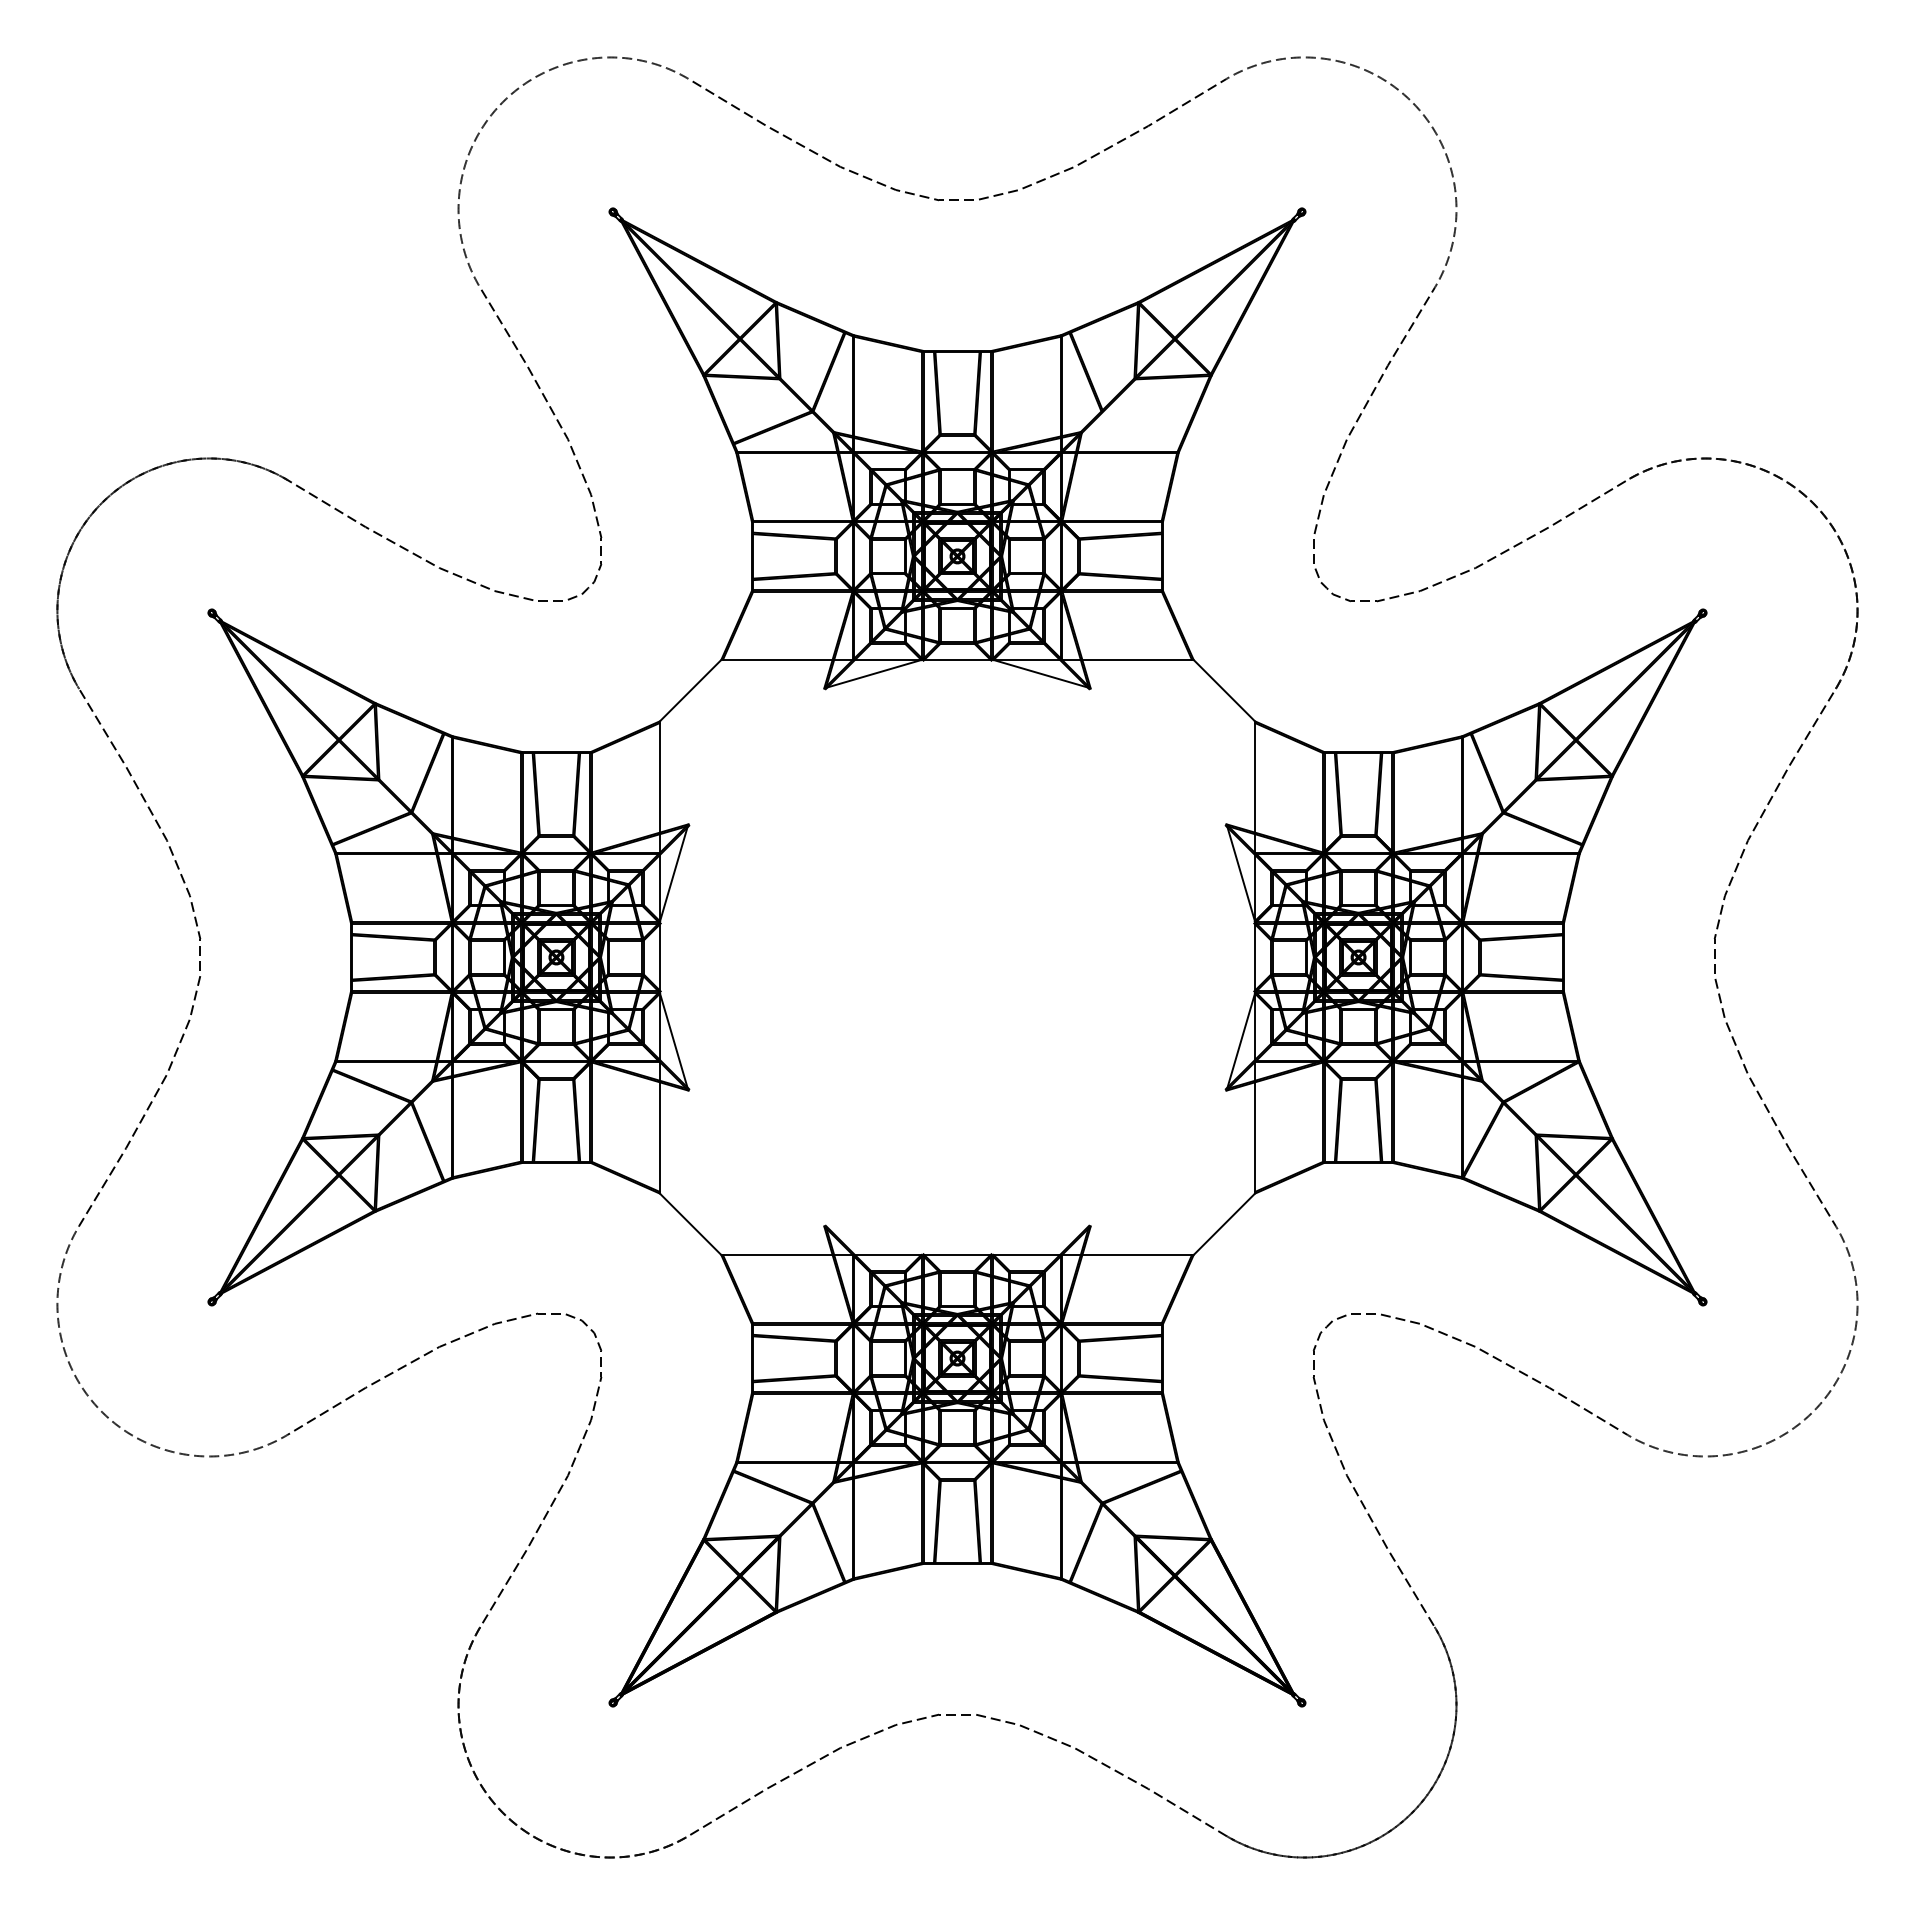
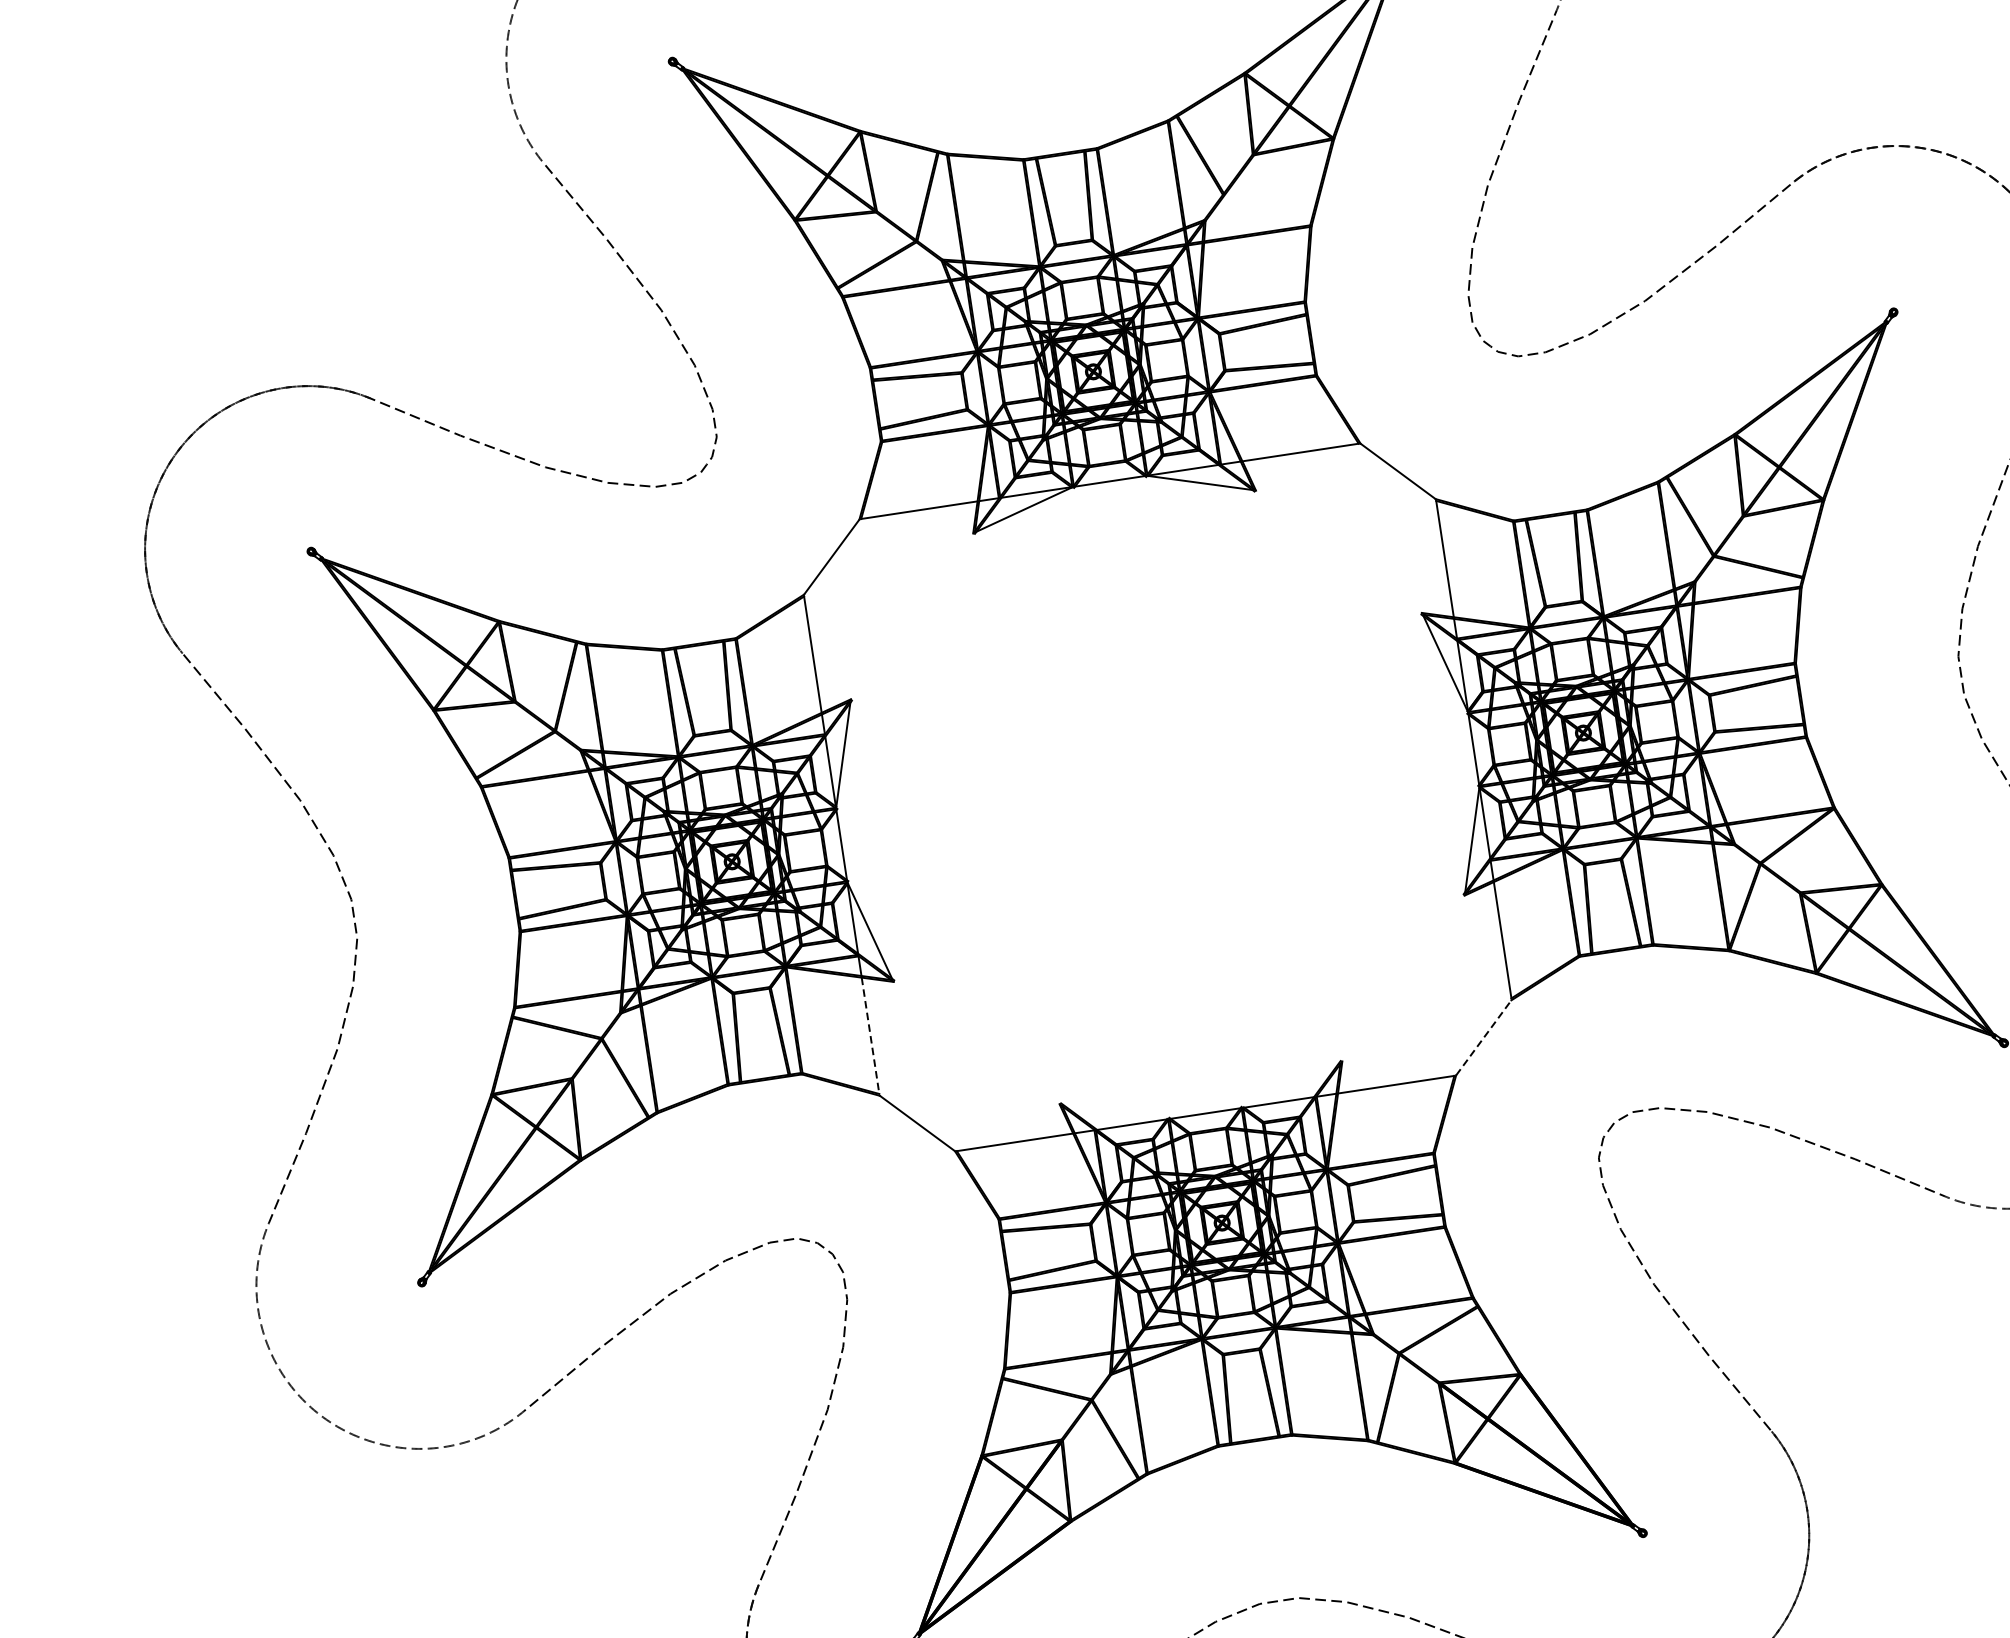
line: (659, 1137) -> (870, 1036), solid -> dashed
line: (1224, 1223) -> (1483, 1036), solid -> dashed

